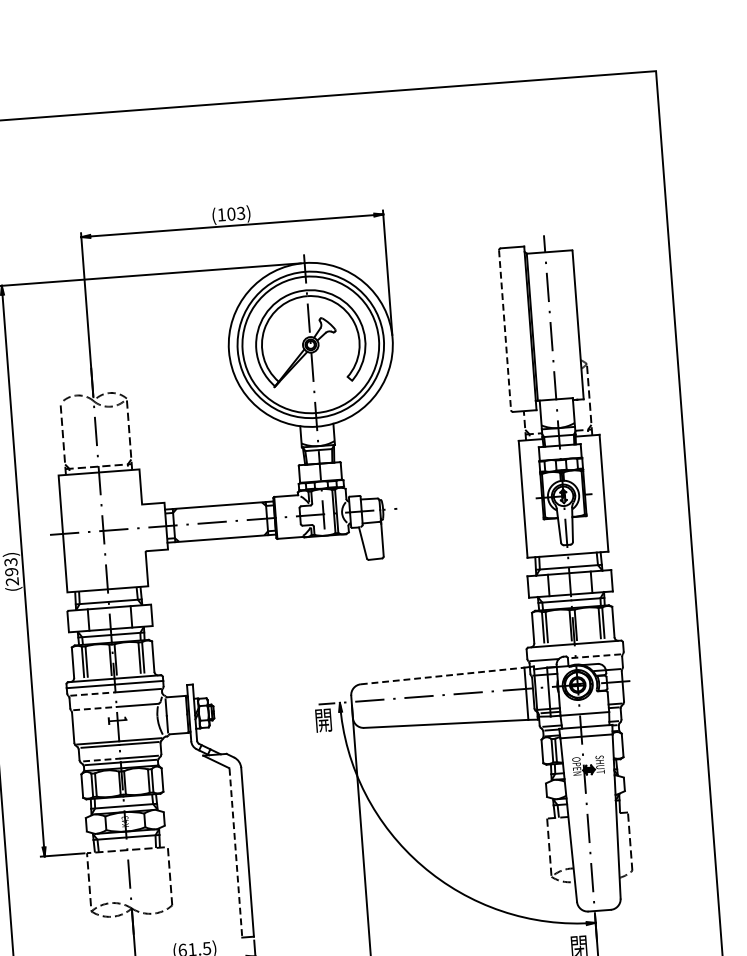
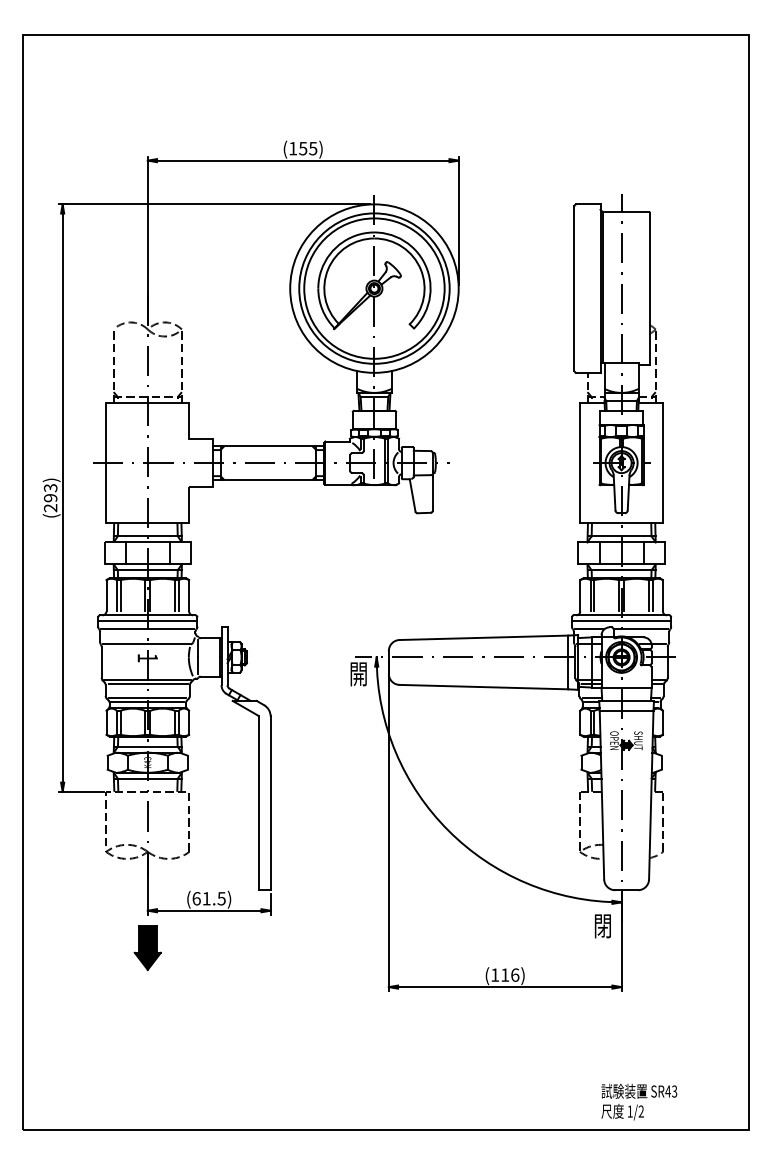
text: (236, 213) -> (308, 148), (103) -> (155)
line: (505, 331) -> (574, 289), dashed -> solid
line: (575, 650) -> (621, 621), added
line: (594, 656) -> (640, 629), dashed -> solid
line: (443, 675) -> (484, 637), dashed -> solid
line: (93, 694) -> (125, 629), dashed -> solid
line: (95, 708) -> (125, 644), dashed -> solid
line: (102, 759) -> (129, 697), dashed -> solid
line: (235, 853) -> (258, 803), dashed -> solid

